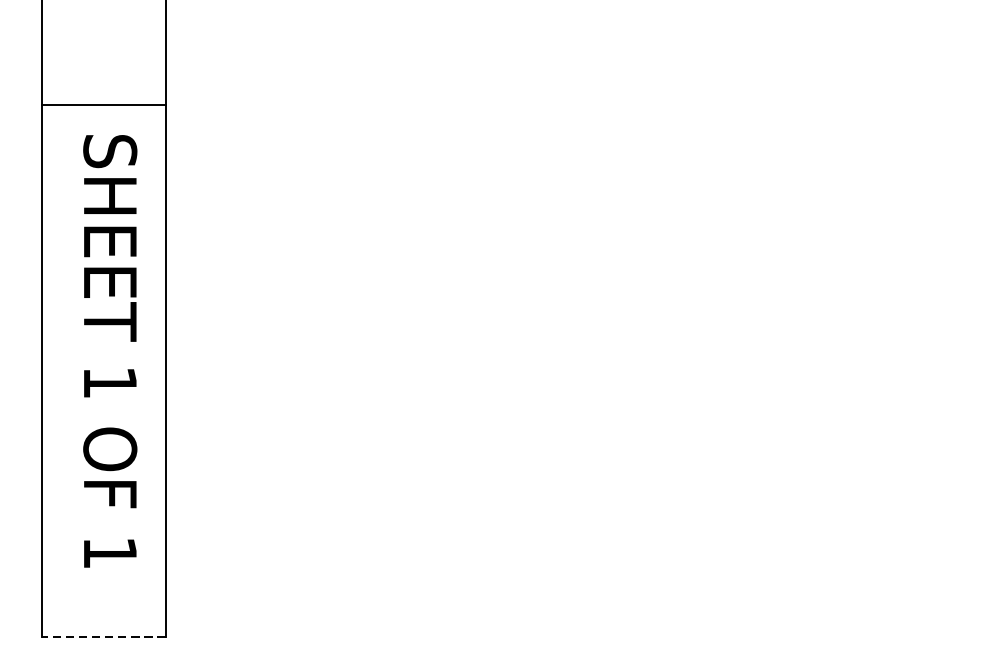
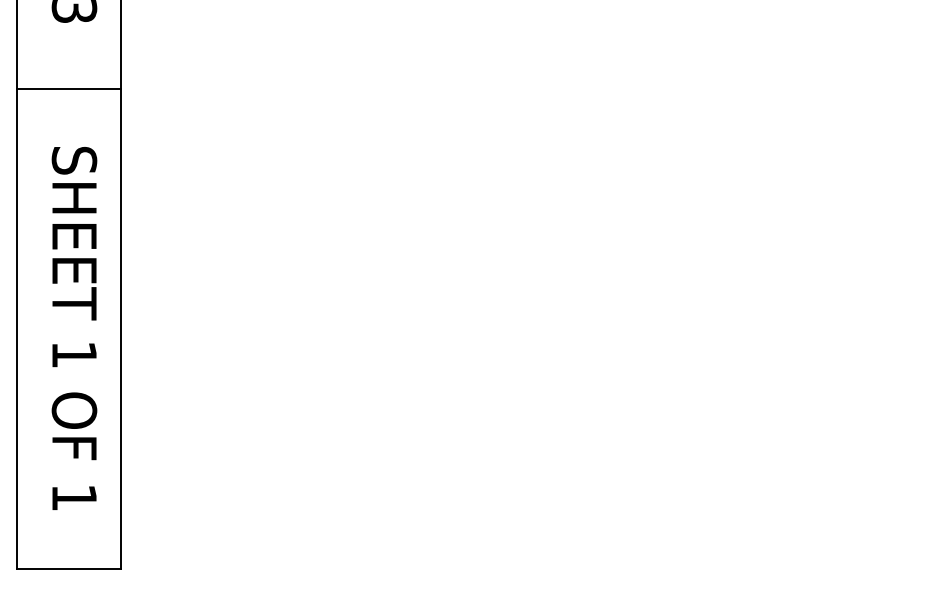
line: (104, 104) -> (69, 88), moved
line: (104, 637) -> (69, 568), dashed -> solid

